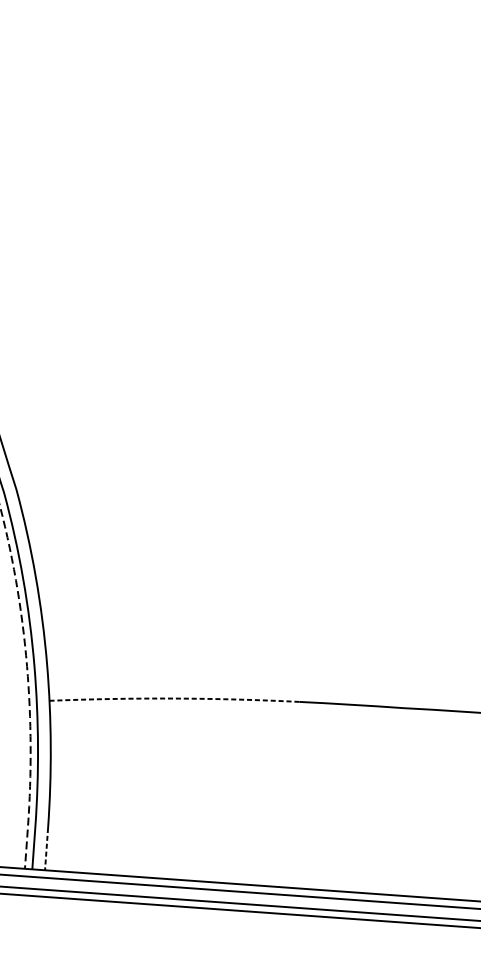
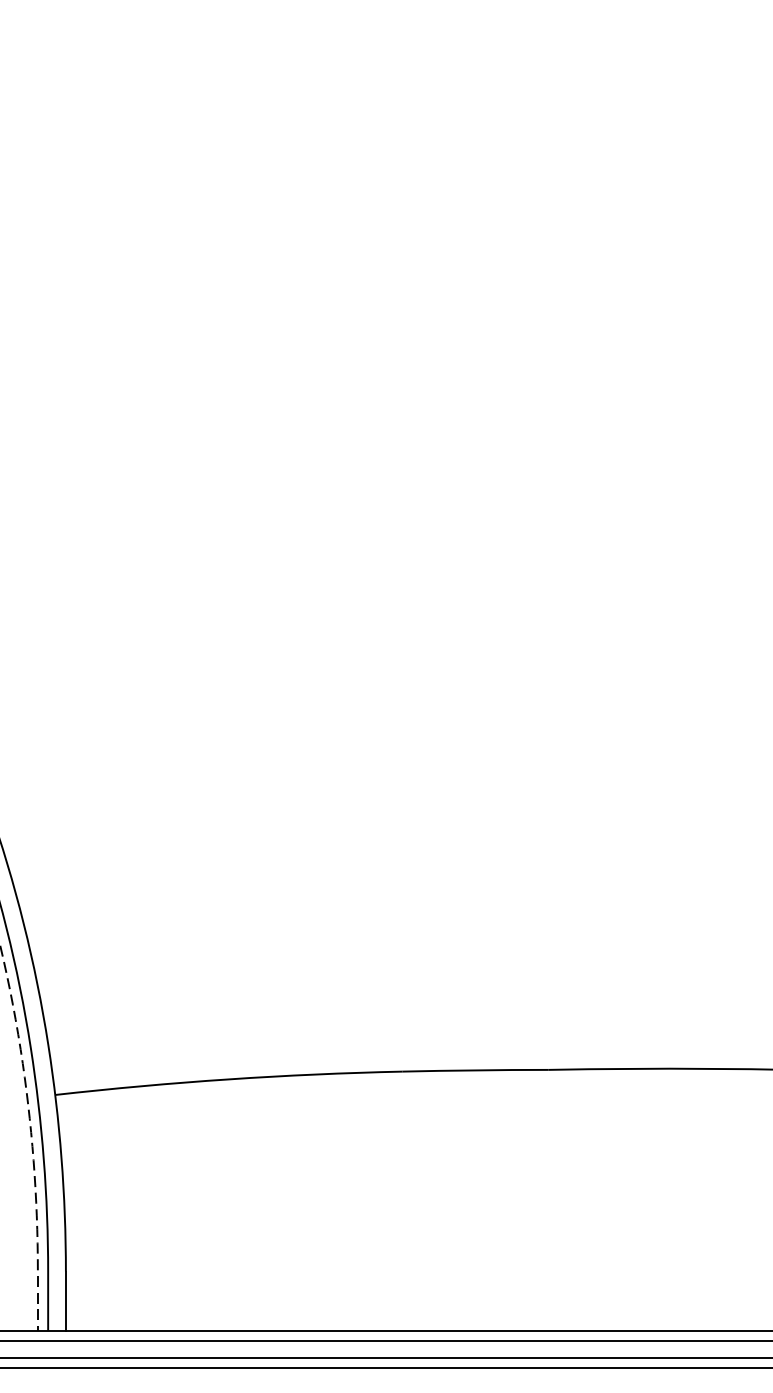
arc: (174, 698) -> (228, 1079), dashed -> solid
line: (46, 849) -> (65, 1301), dashed -> solid

